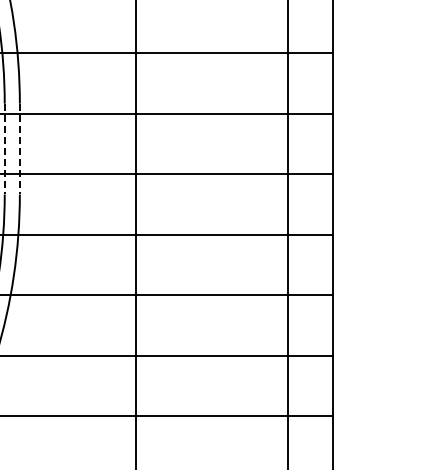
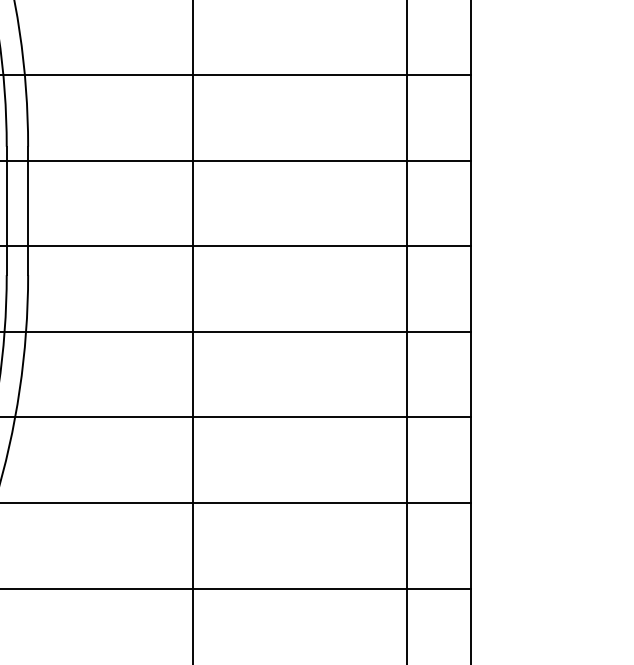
line: (4, 149) -> (6, 211), dashed -> solid
line: (19, 149) -> (27, 211), dashed -> solid

